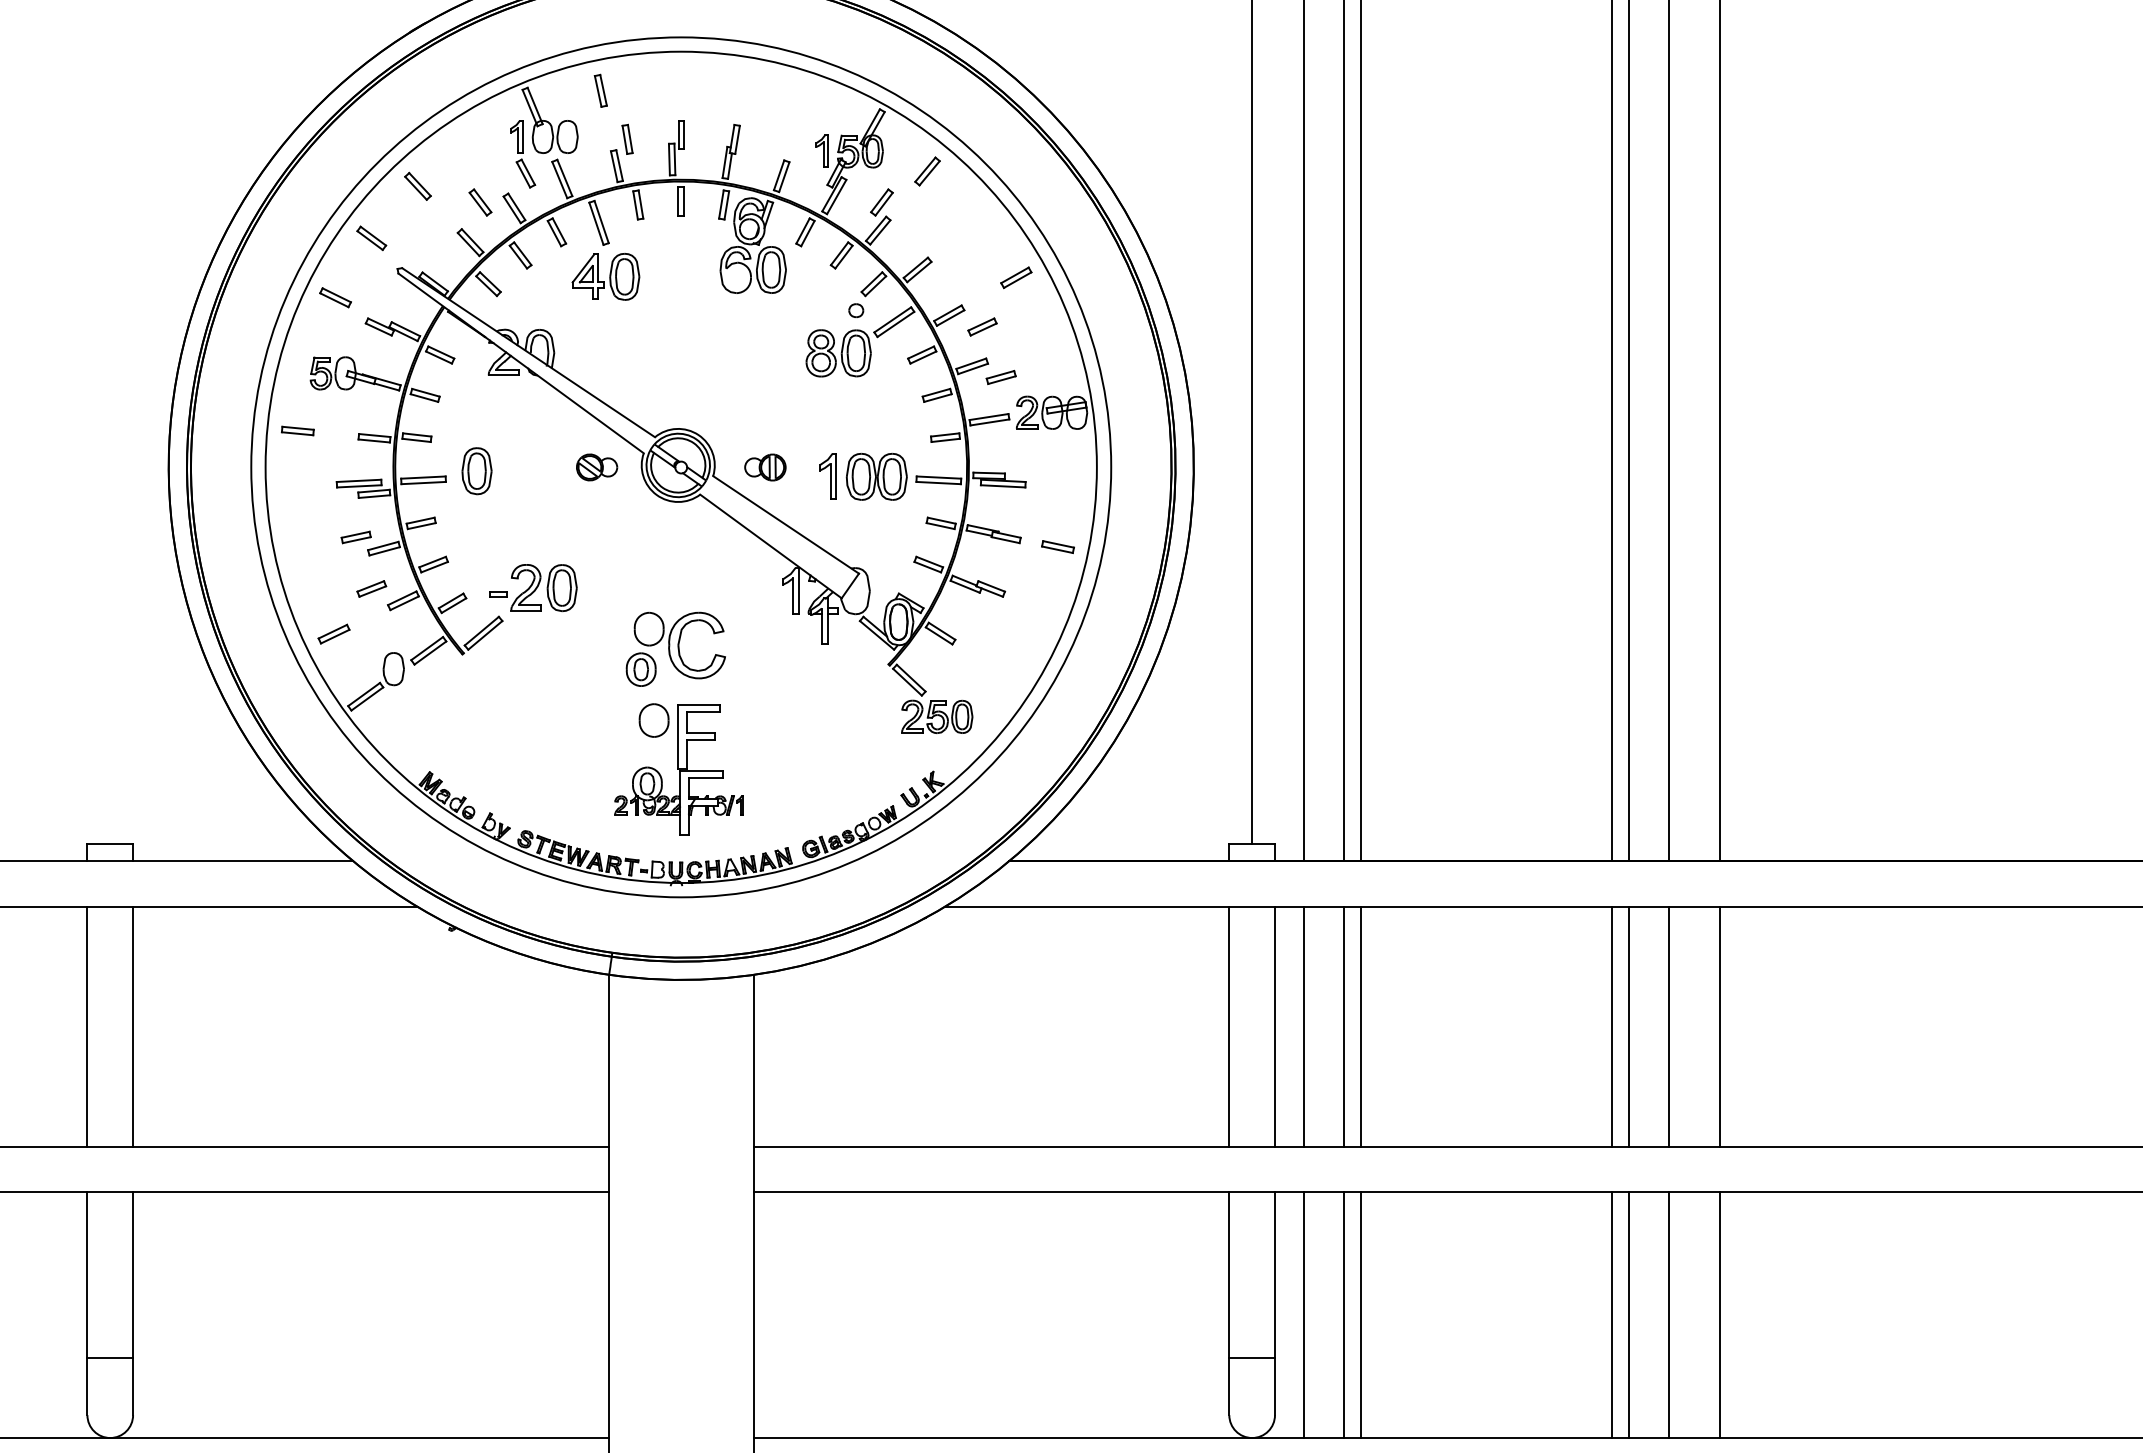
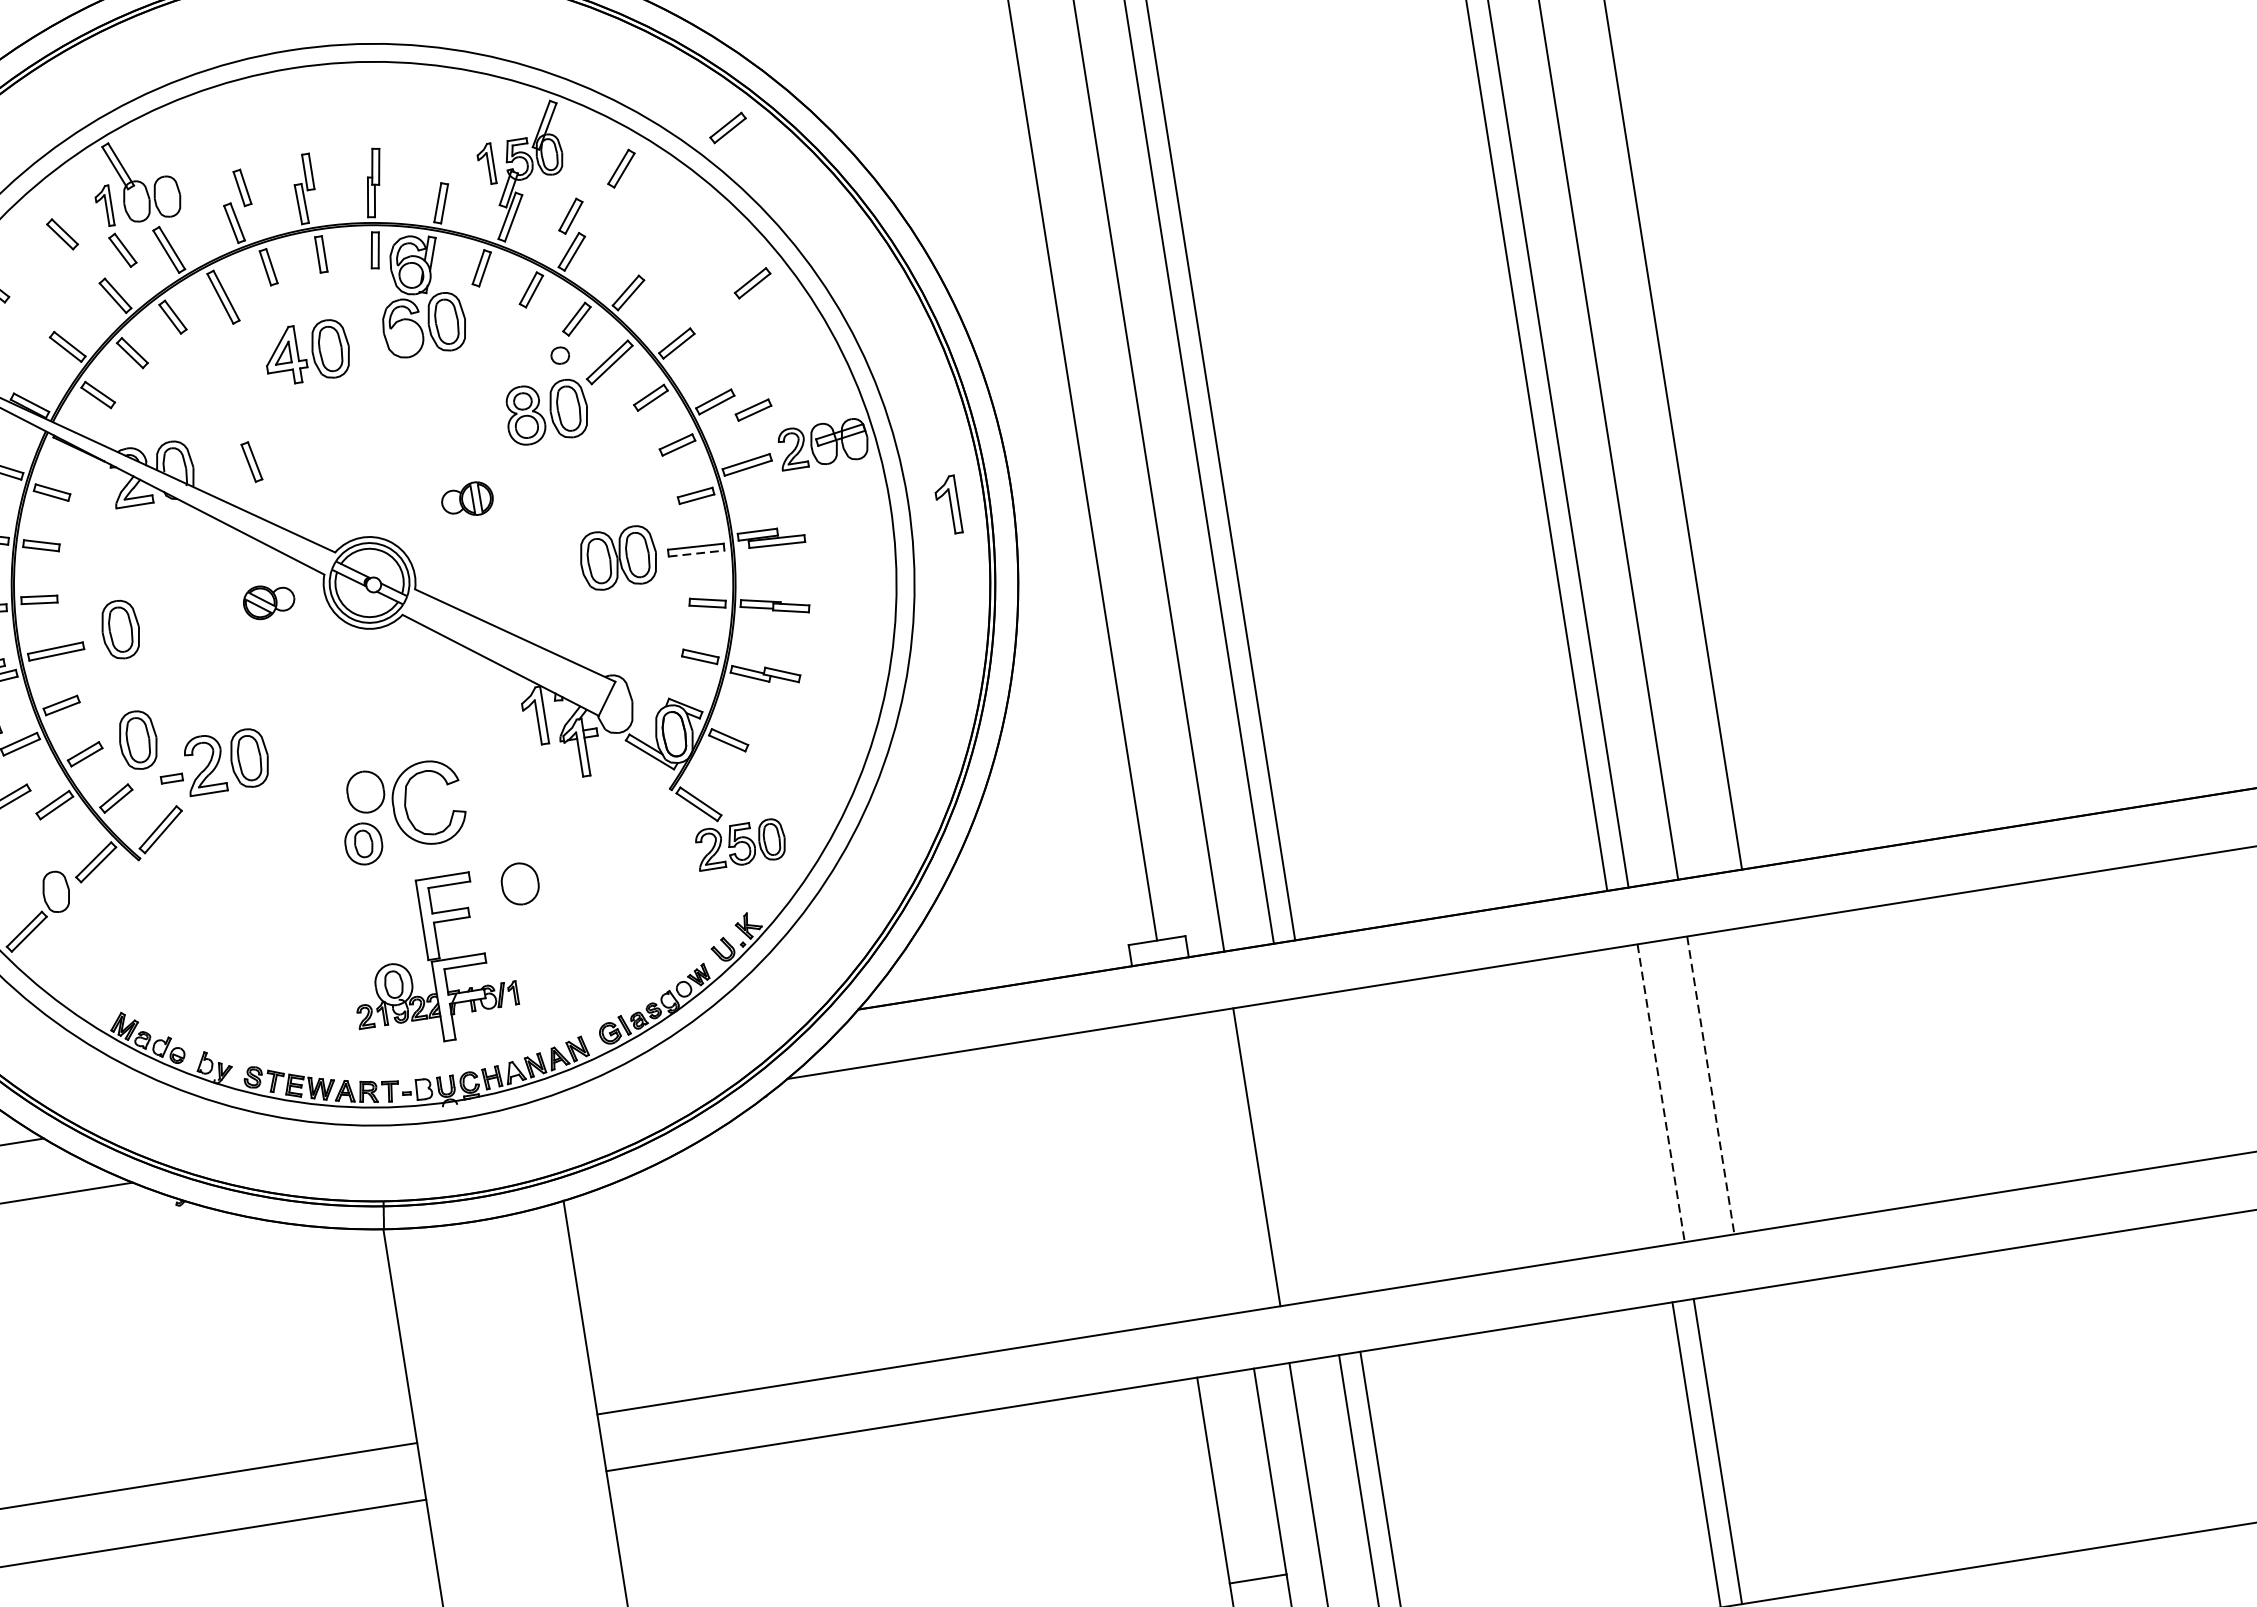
part: (600, 90) -> (251, 461), moved
part: (1016, 152) -> (728, 127), added
part: (480, 202) -> (62, 234), moved
part: (605, 276) -> (306, 352), moved
part: (982, 326) -> (720, 350), removed
part: (765, 467) -> (467, 500), moved
part: (827, 476) -> (947, 505), moved
line: (939, 483) -> (697, 553), solid -> dashed
part: (1057, 546) -> (856, 609), removed
part: (476, 560) -> (137, 740), added
part: (653, 720) -> (519, 884), moved
line: (1229, 1026) -> (1164, 1171), removed
line: (1275, 1026) -> (1221, 1162), removed
line: (1343, 1026) -> (1306, 1149), removed
line: (1360, 1026) -> (1327, 1145), removed
line: (1611, 1026) -> (1639, 1096), removed
line: (1628, 1026) -> (1660, 1092), solid -> dashed
line: (1668, 1026) -> (1710, 1085), solid -> dashed
line: (1720, 1026) -> (1774, 1074), removed
line: (1668, 1315) -> (1767, 1444), removed
line: (1720, 1315) -> (1831, 1433), removed

